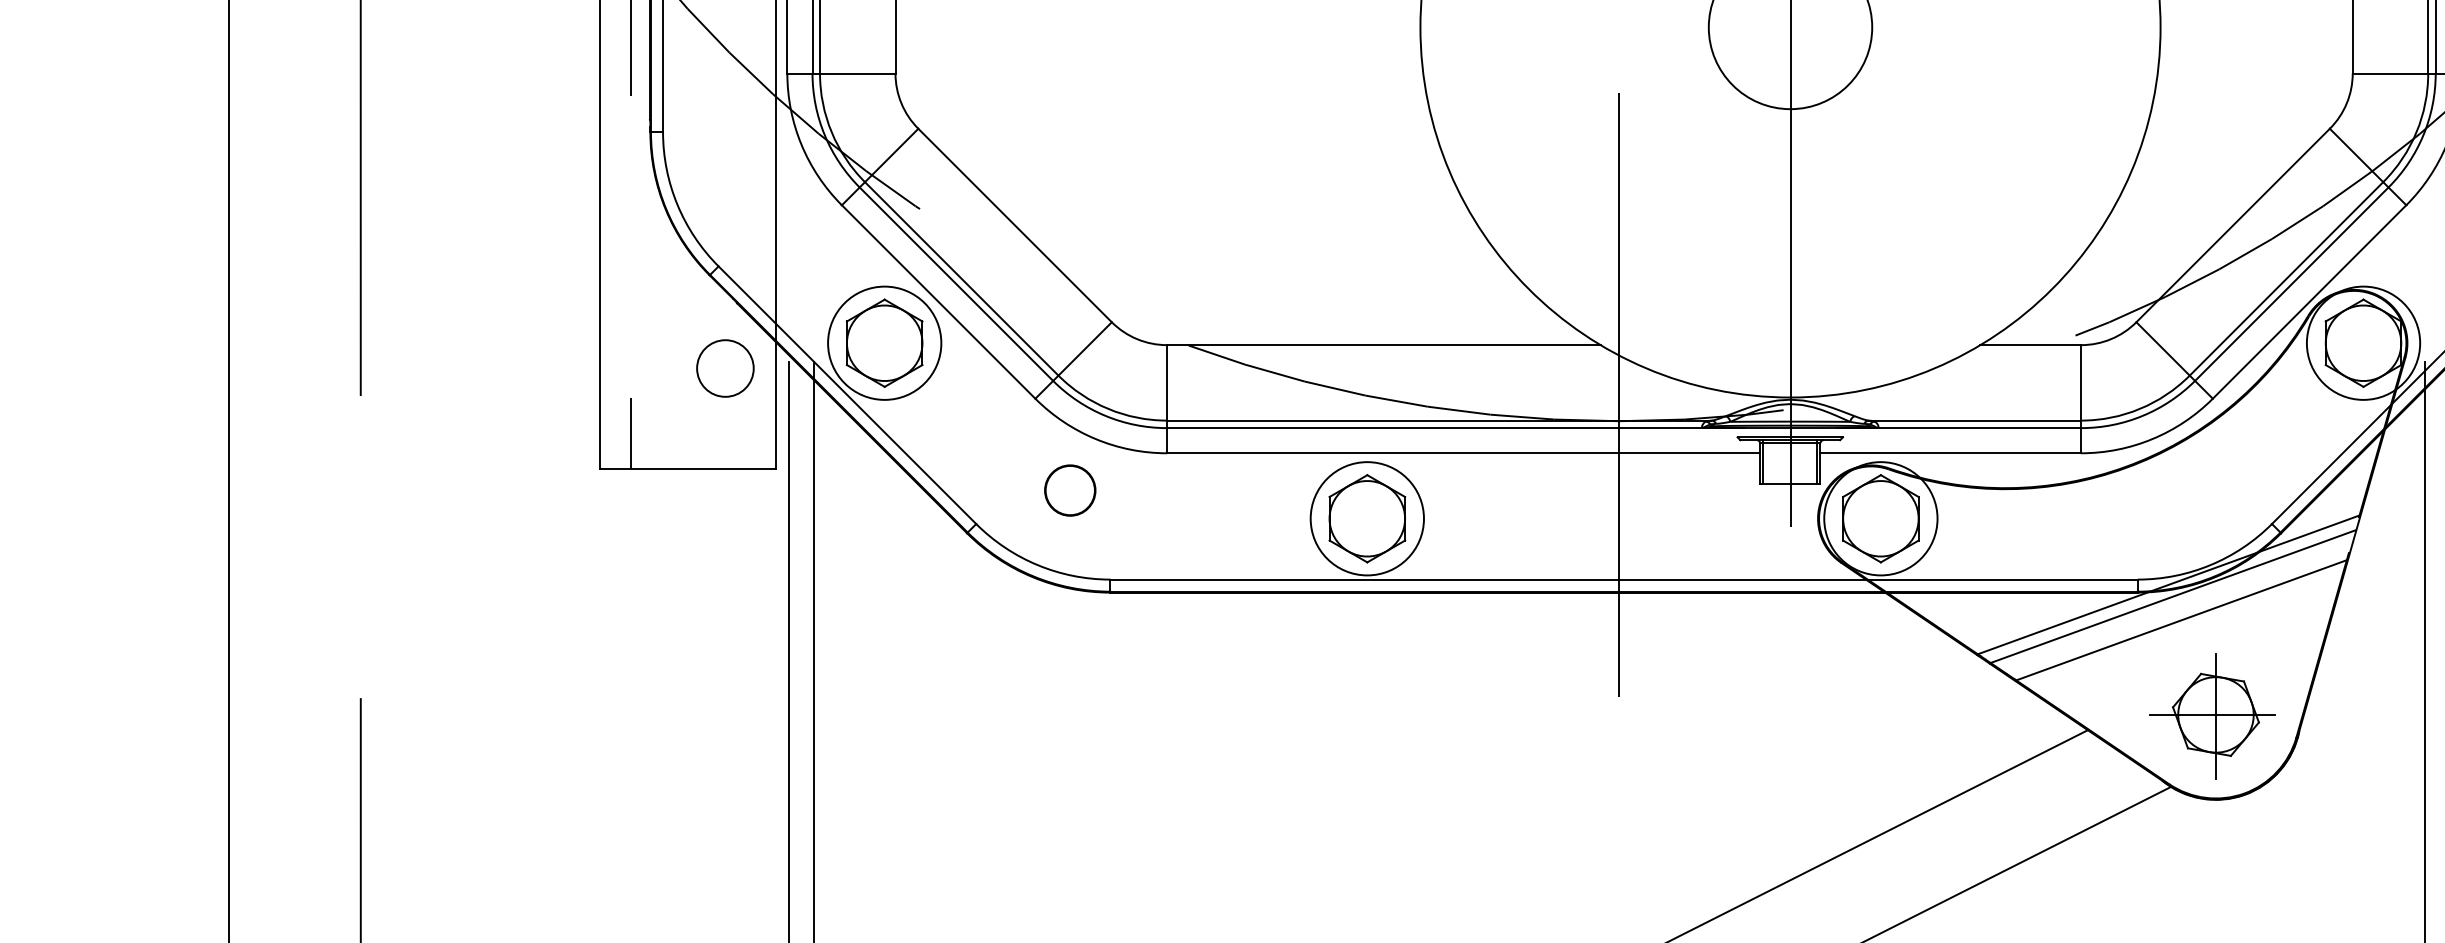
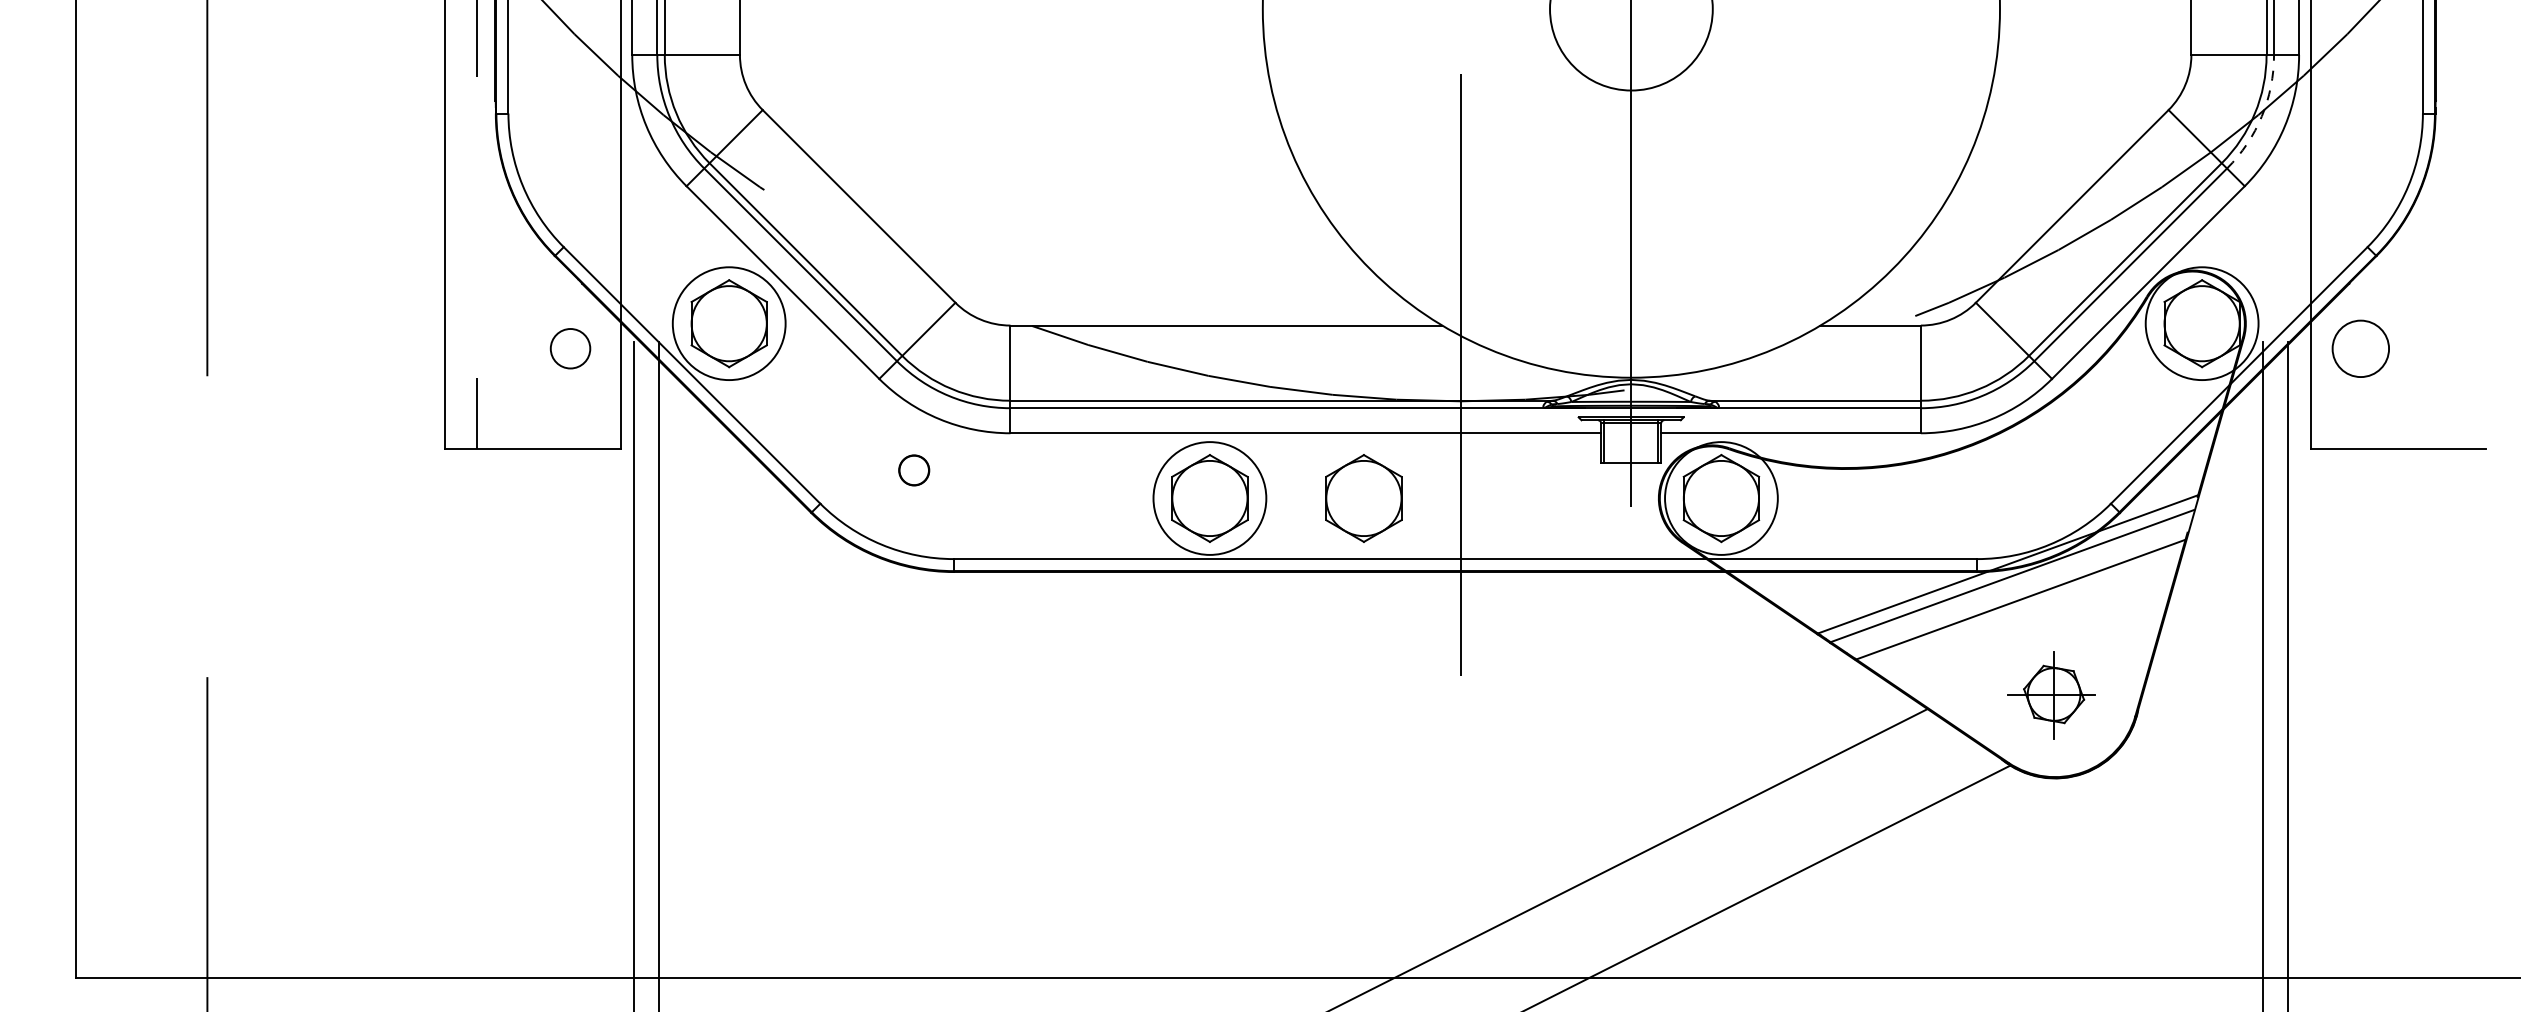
arc: (2423, 135) -> (2261, 116), solid -> dashed
circle: (725, 368) -> (570, 348), size x0.7
circle: (1070, 490) -> (914, 470), size x0.6
part: (1521, 518) -> (1363, 498), added
part: (2212, 716) -> (2051, 695), size x0.7

